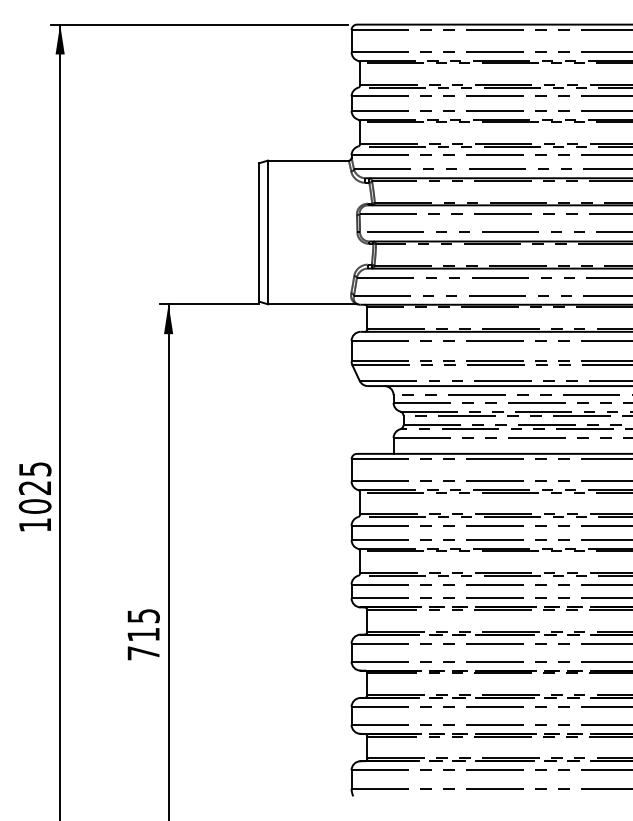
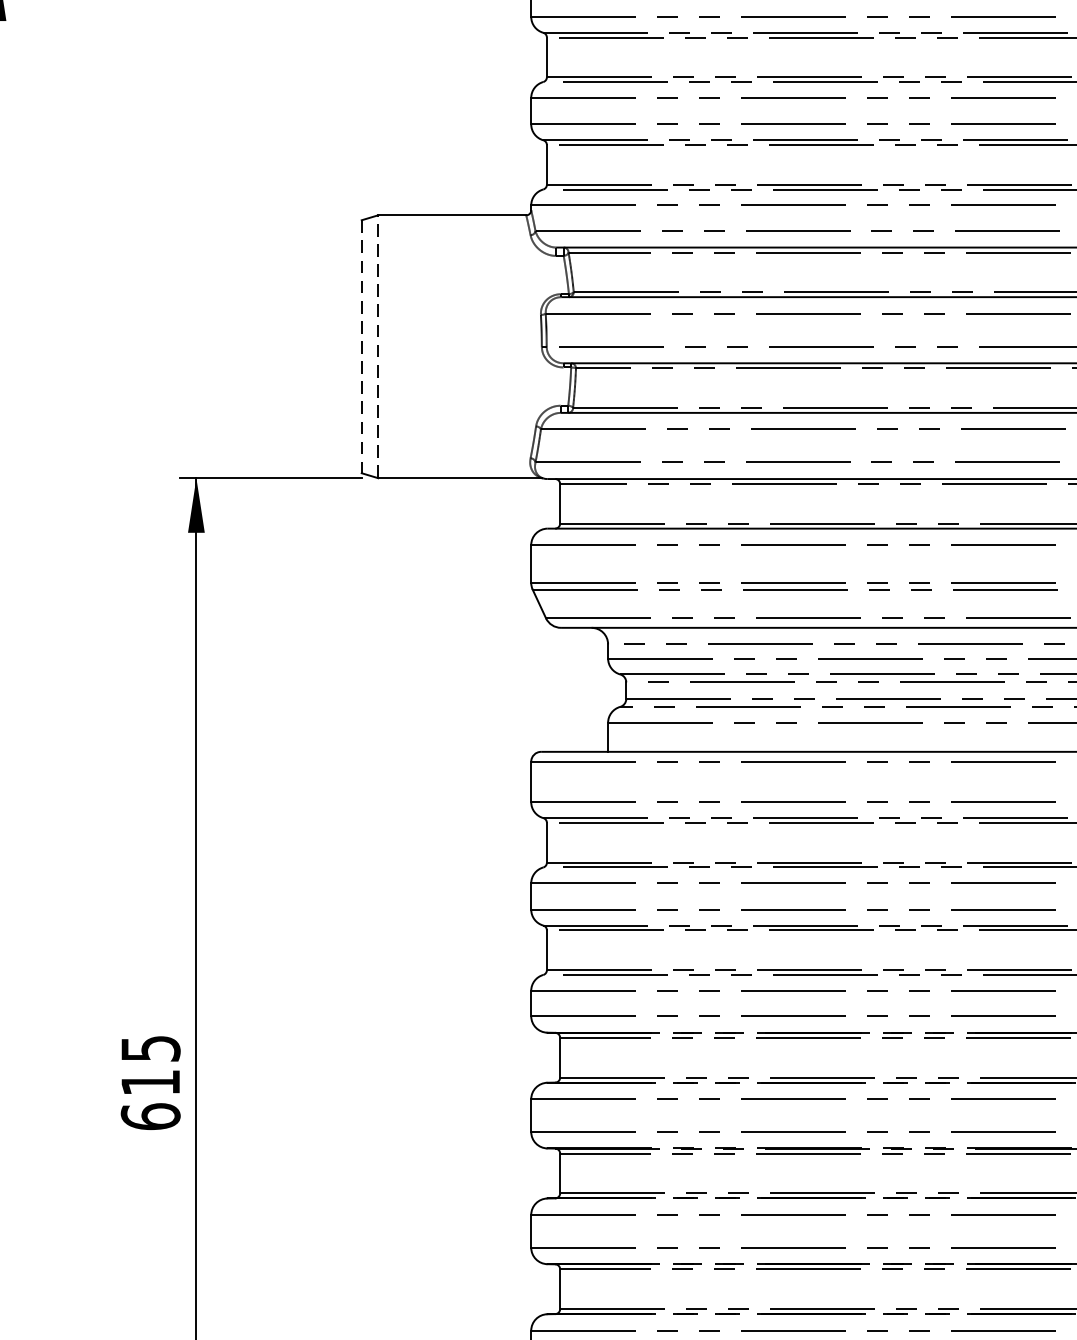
line: (258, 232) -> (360, 346), solid -> dashed
line: (268, 232) -> (379, 346), solid -> dashed
text: (143, 652) -> (150, 1115), 715 -> 615

